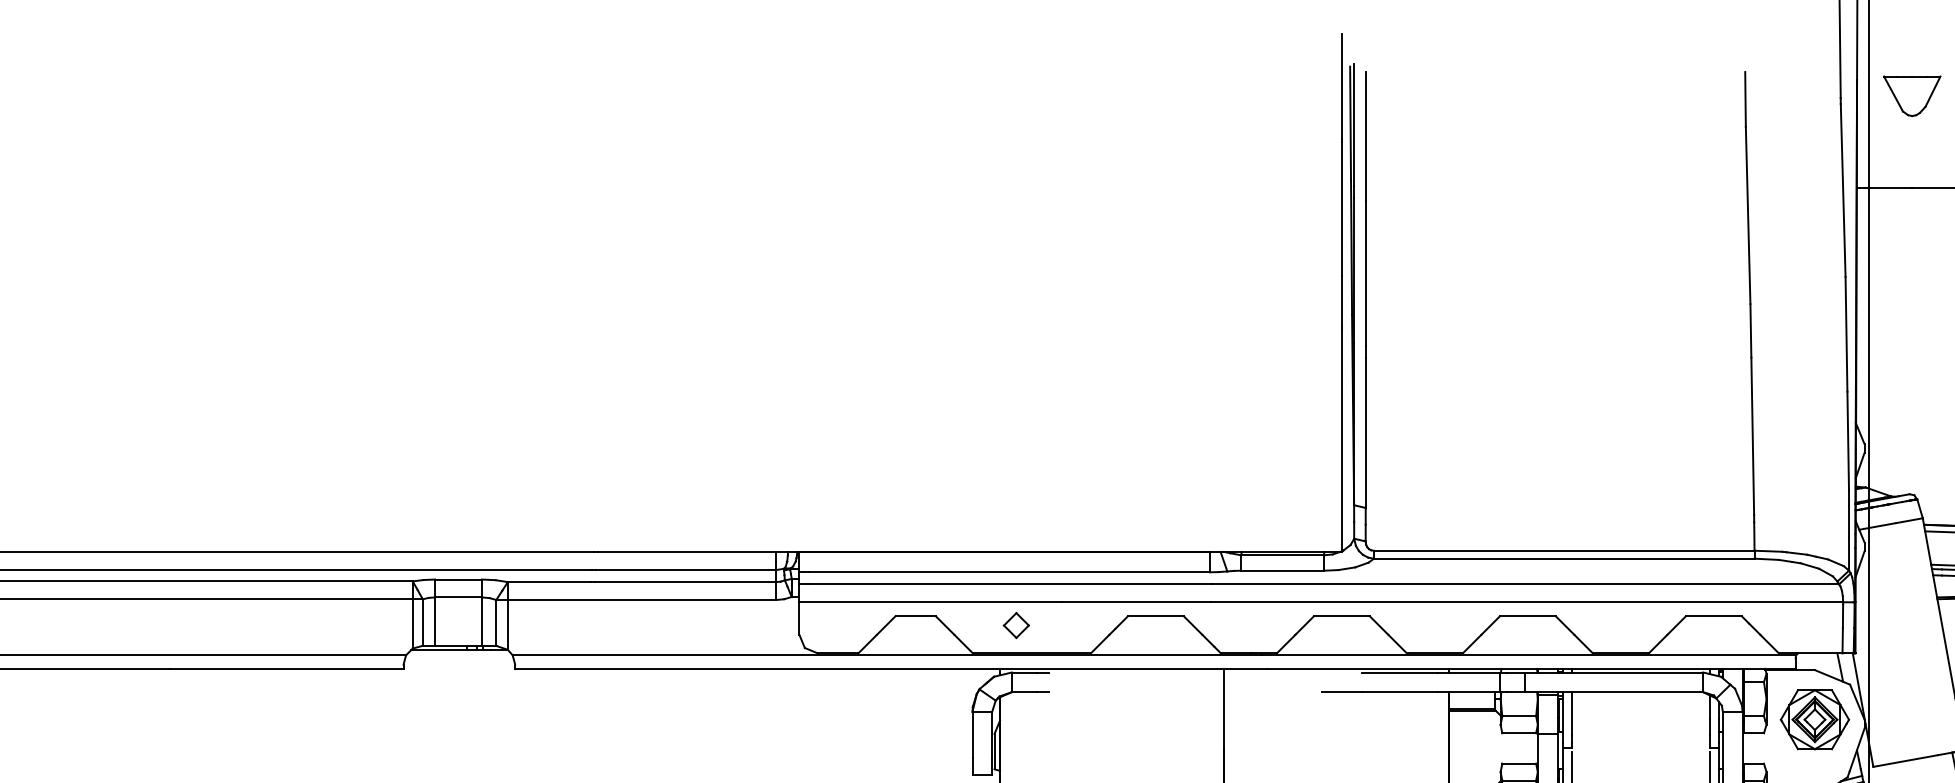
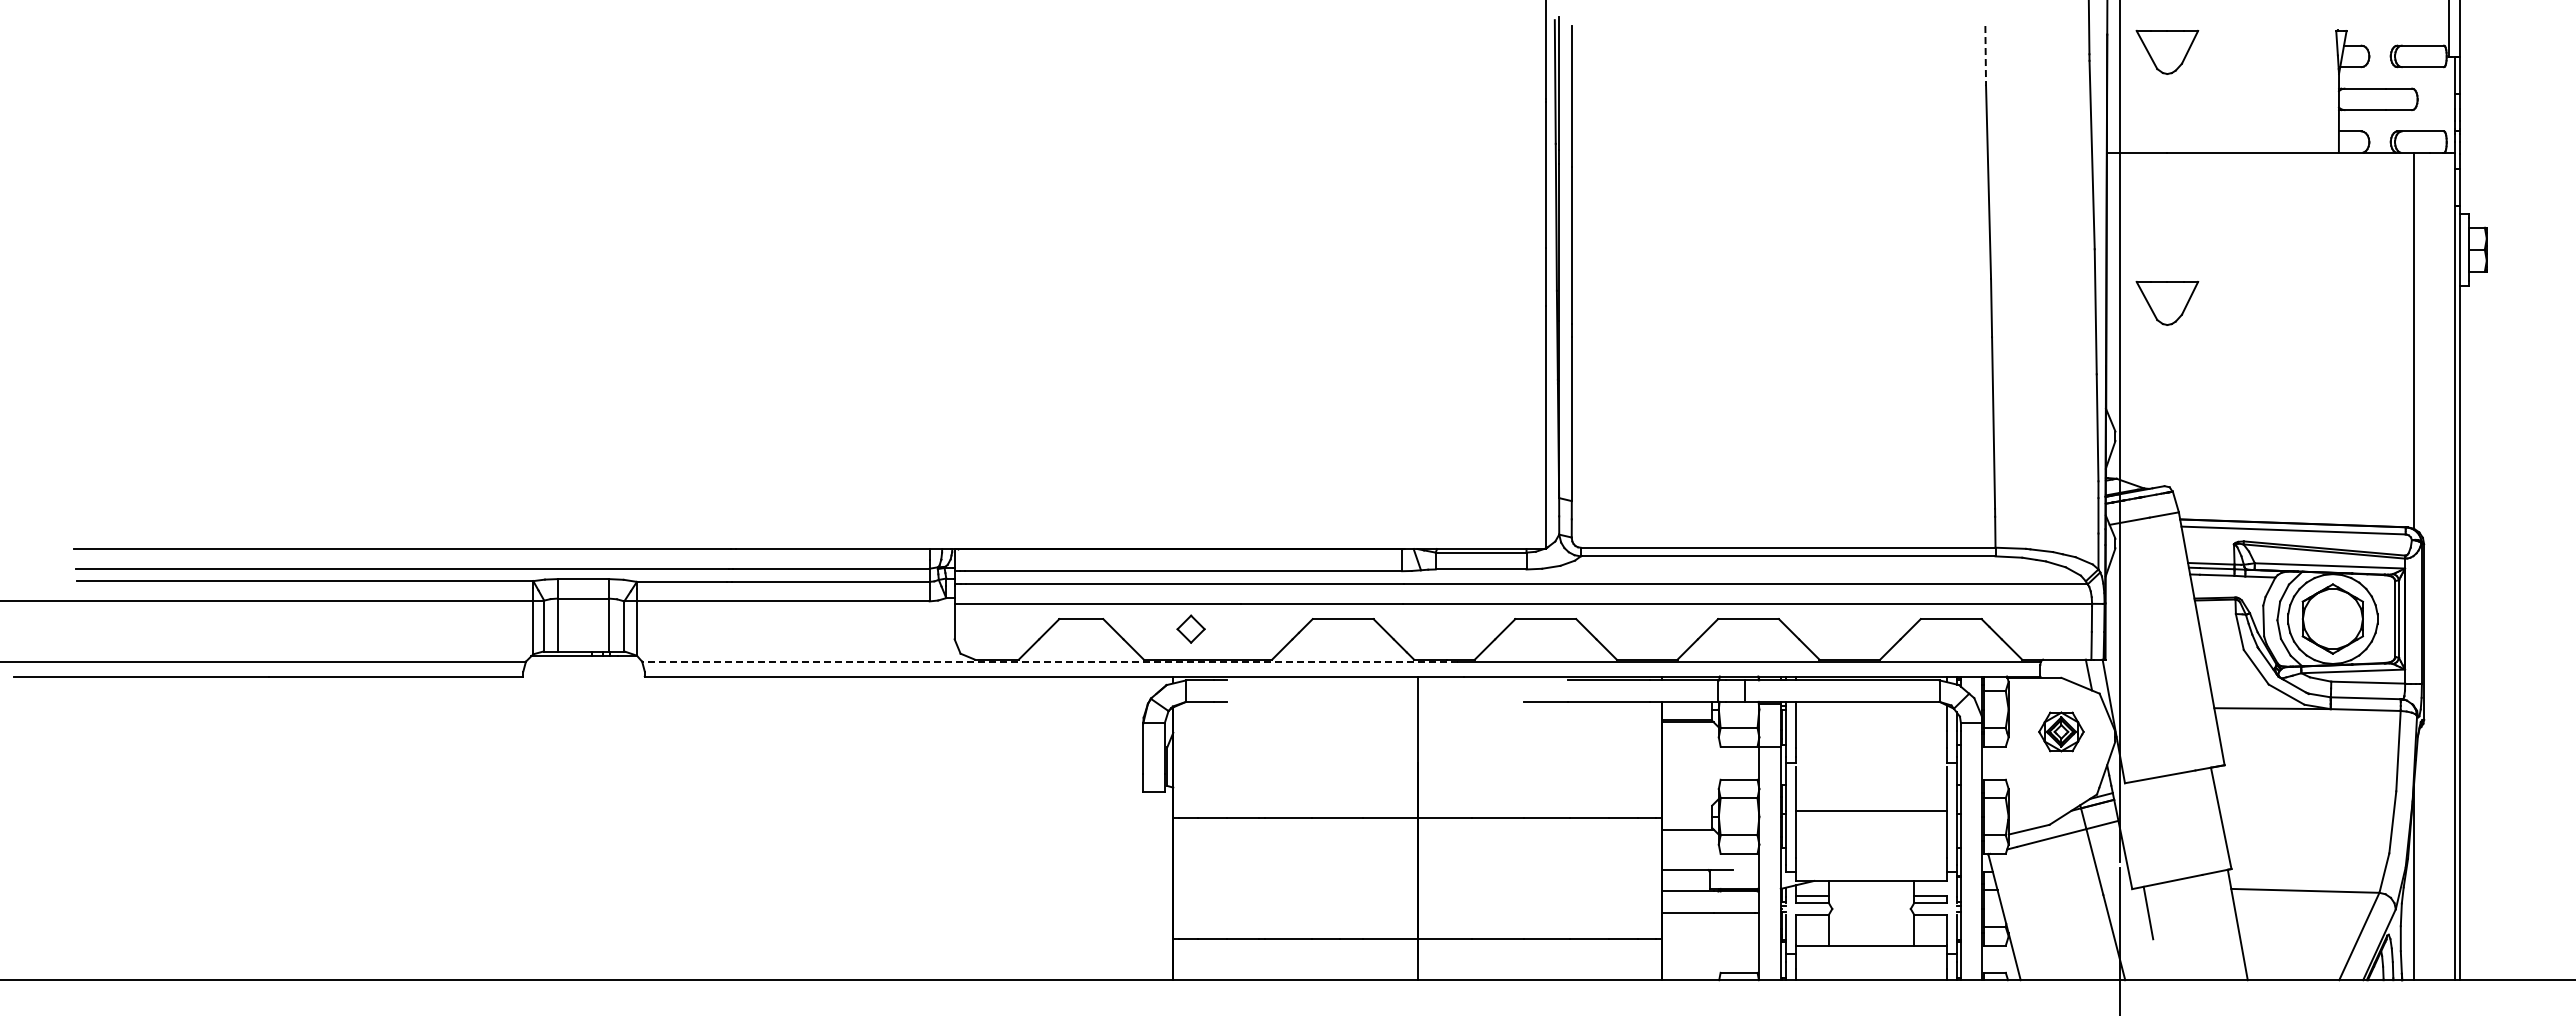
line: (1745, 99) -> (1985, 55), solid -> dashed
part: (1912, 325) -> (2167, 302), added
line: (886, 655) -> (1049, 661), solid -> dashed
part: (1815, 719) -> (2061, 731), size x0.6

